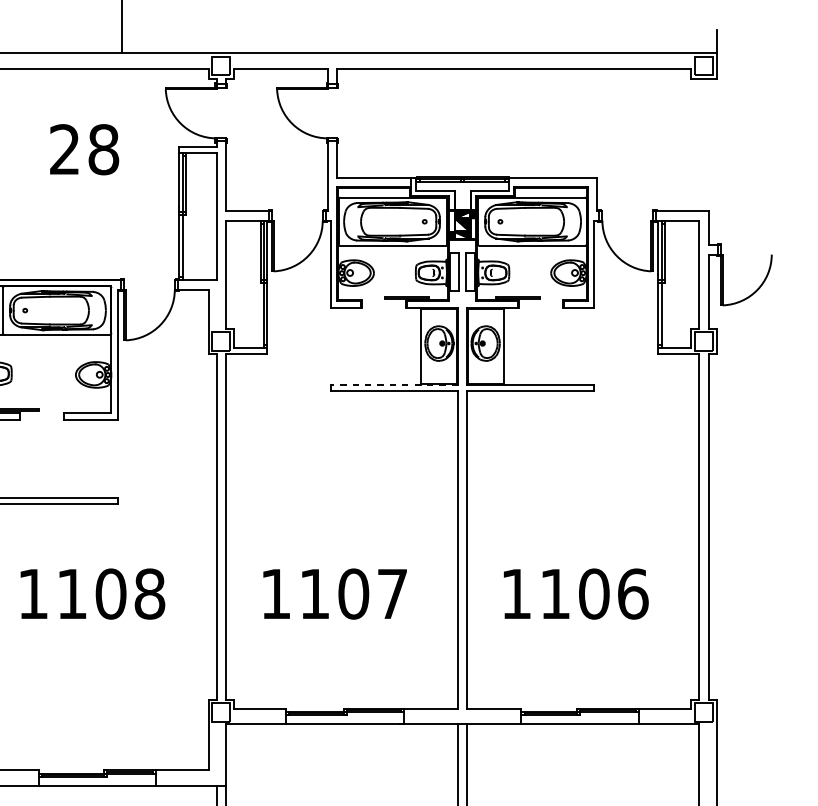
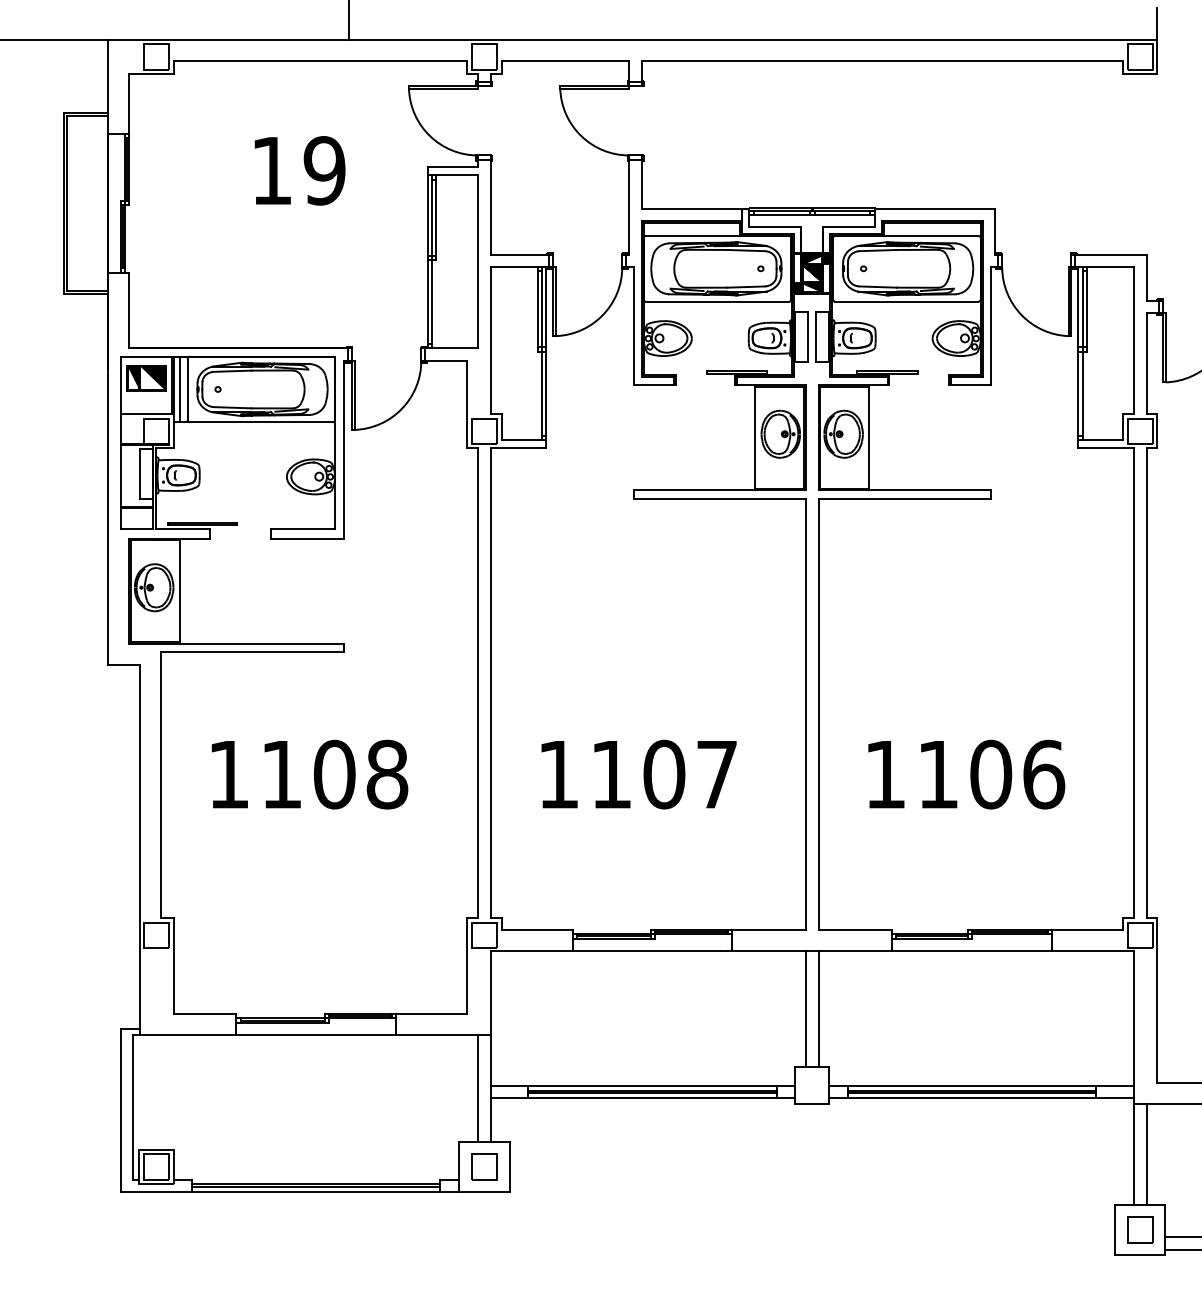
text: (84, 149) -> (298, 170), 28 -> 19
line: (394, 384) -> (719, 490), dashed -> solid

